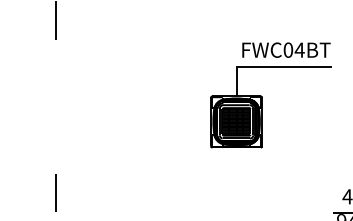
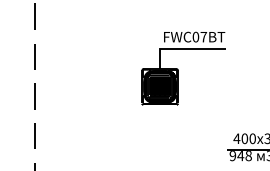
text: (299, 50) -> (203, 37), FWC04BT -> FWC07BT
line: (55, 78) -> (34, 56), added
line: (55, 135) -> (34, 96), added

